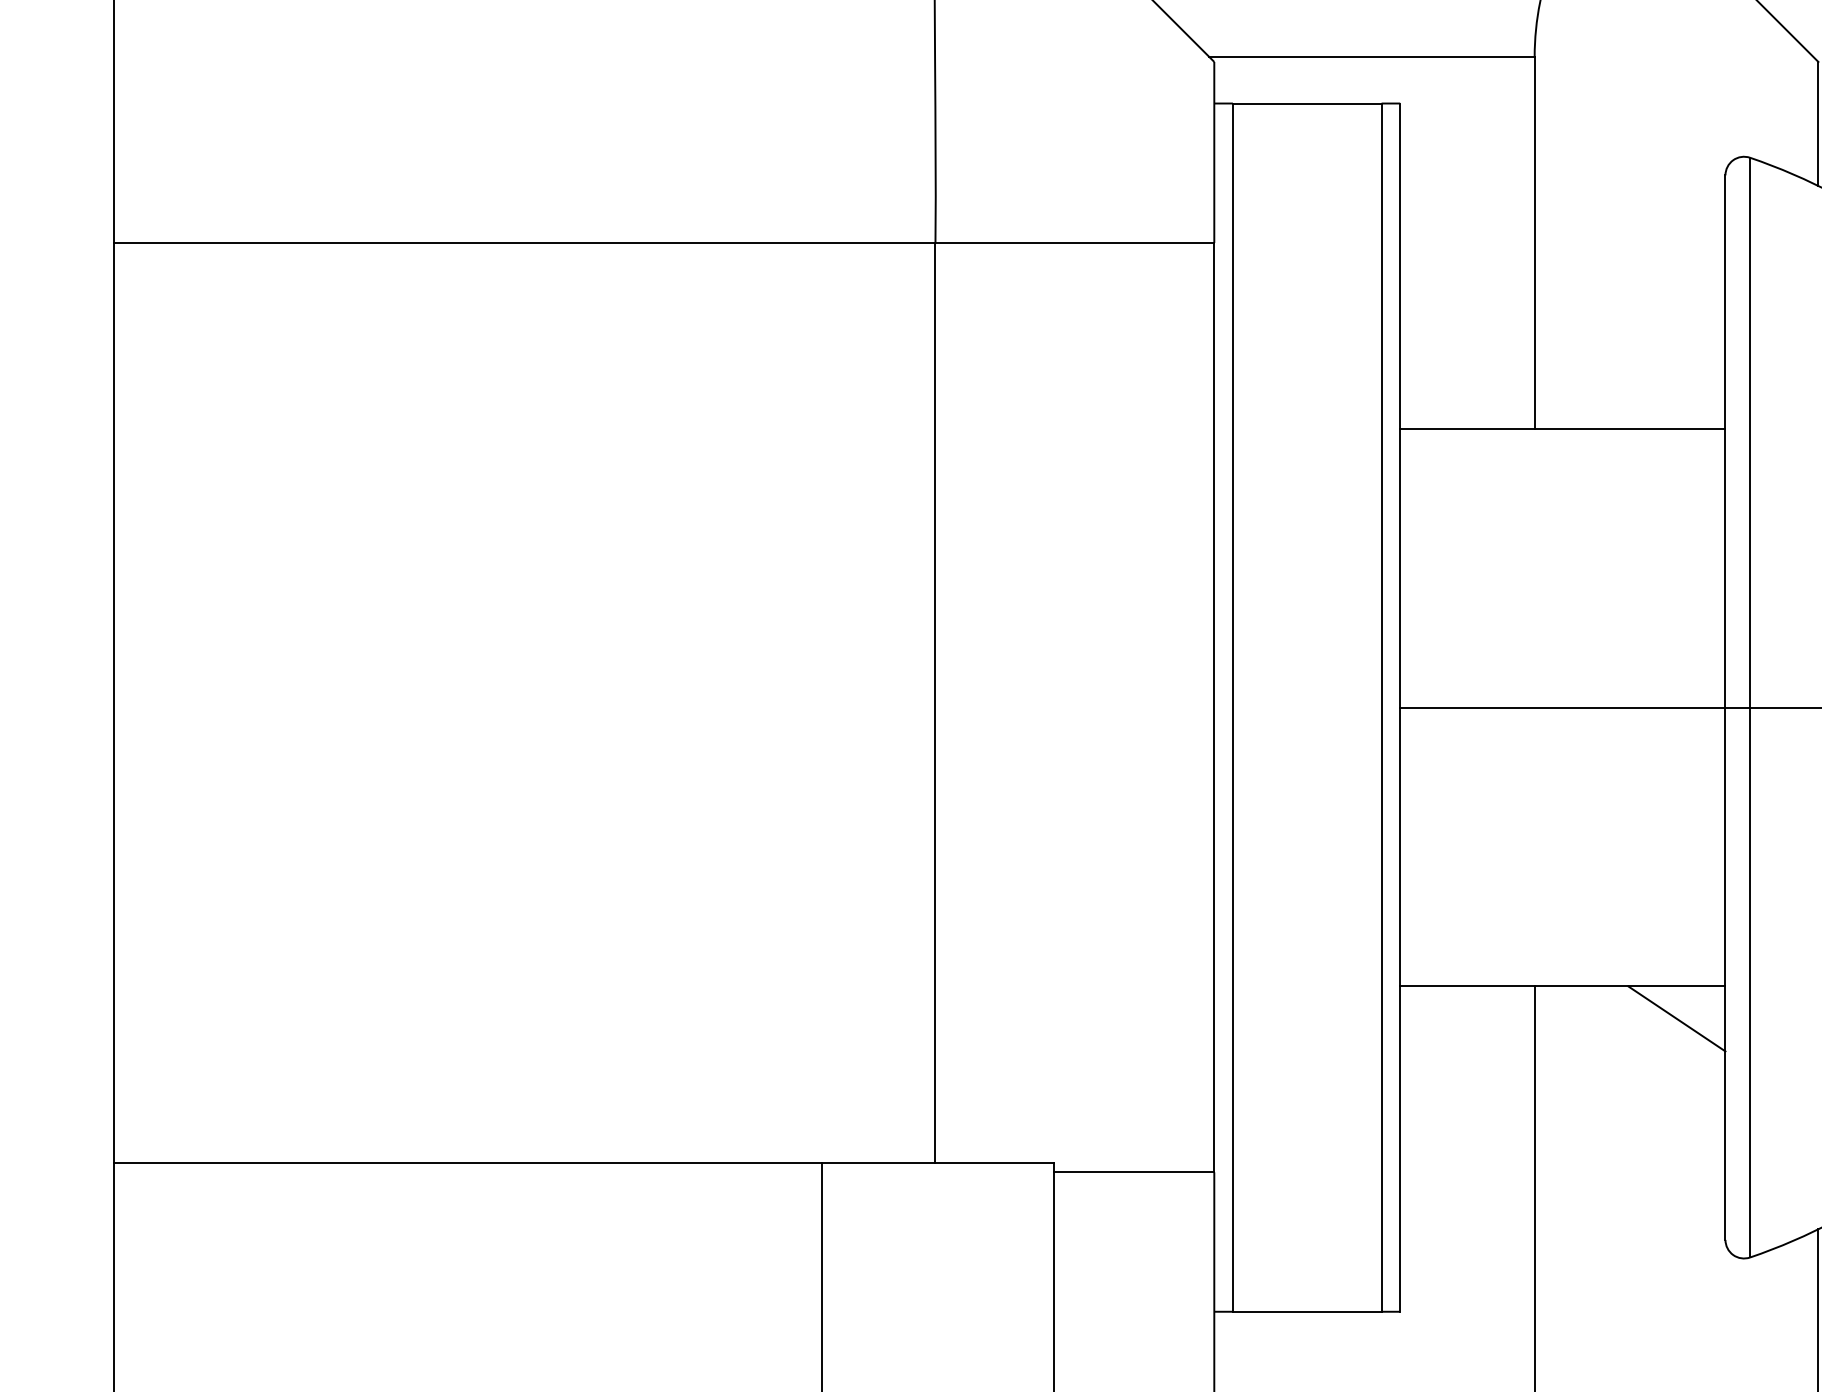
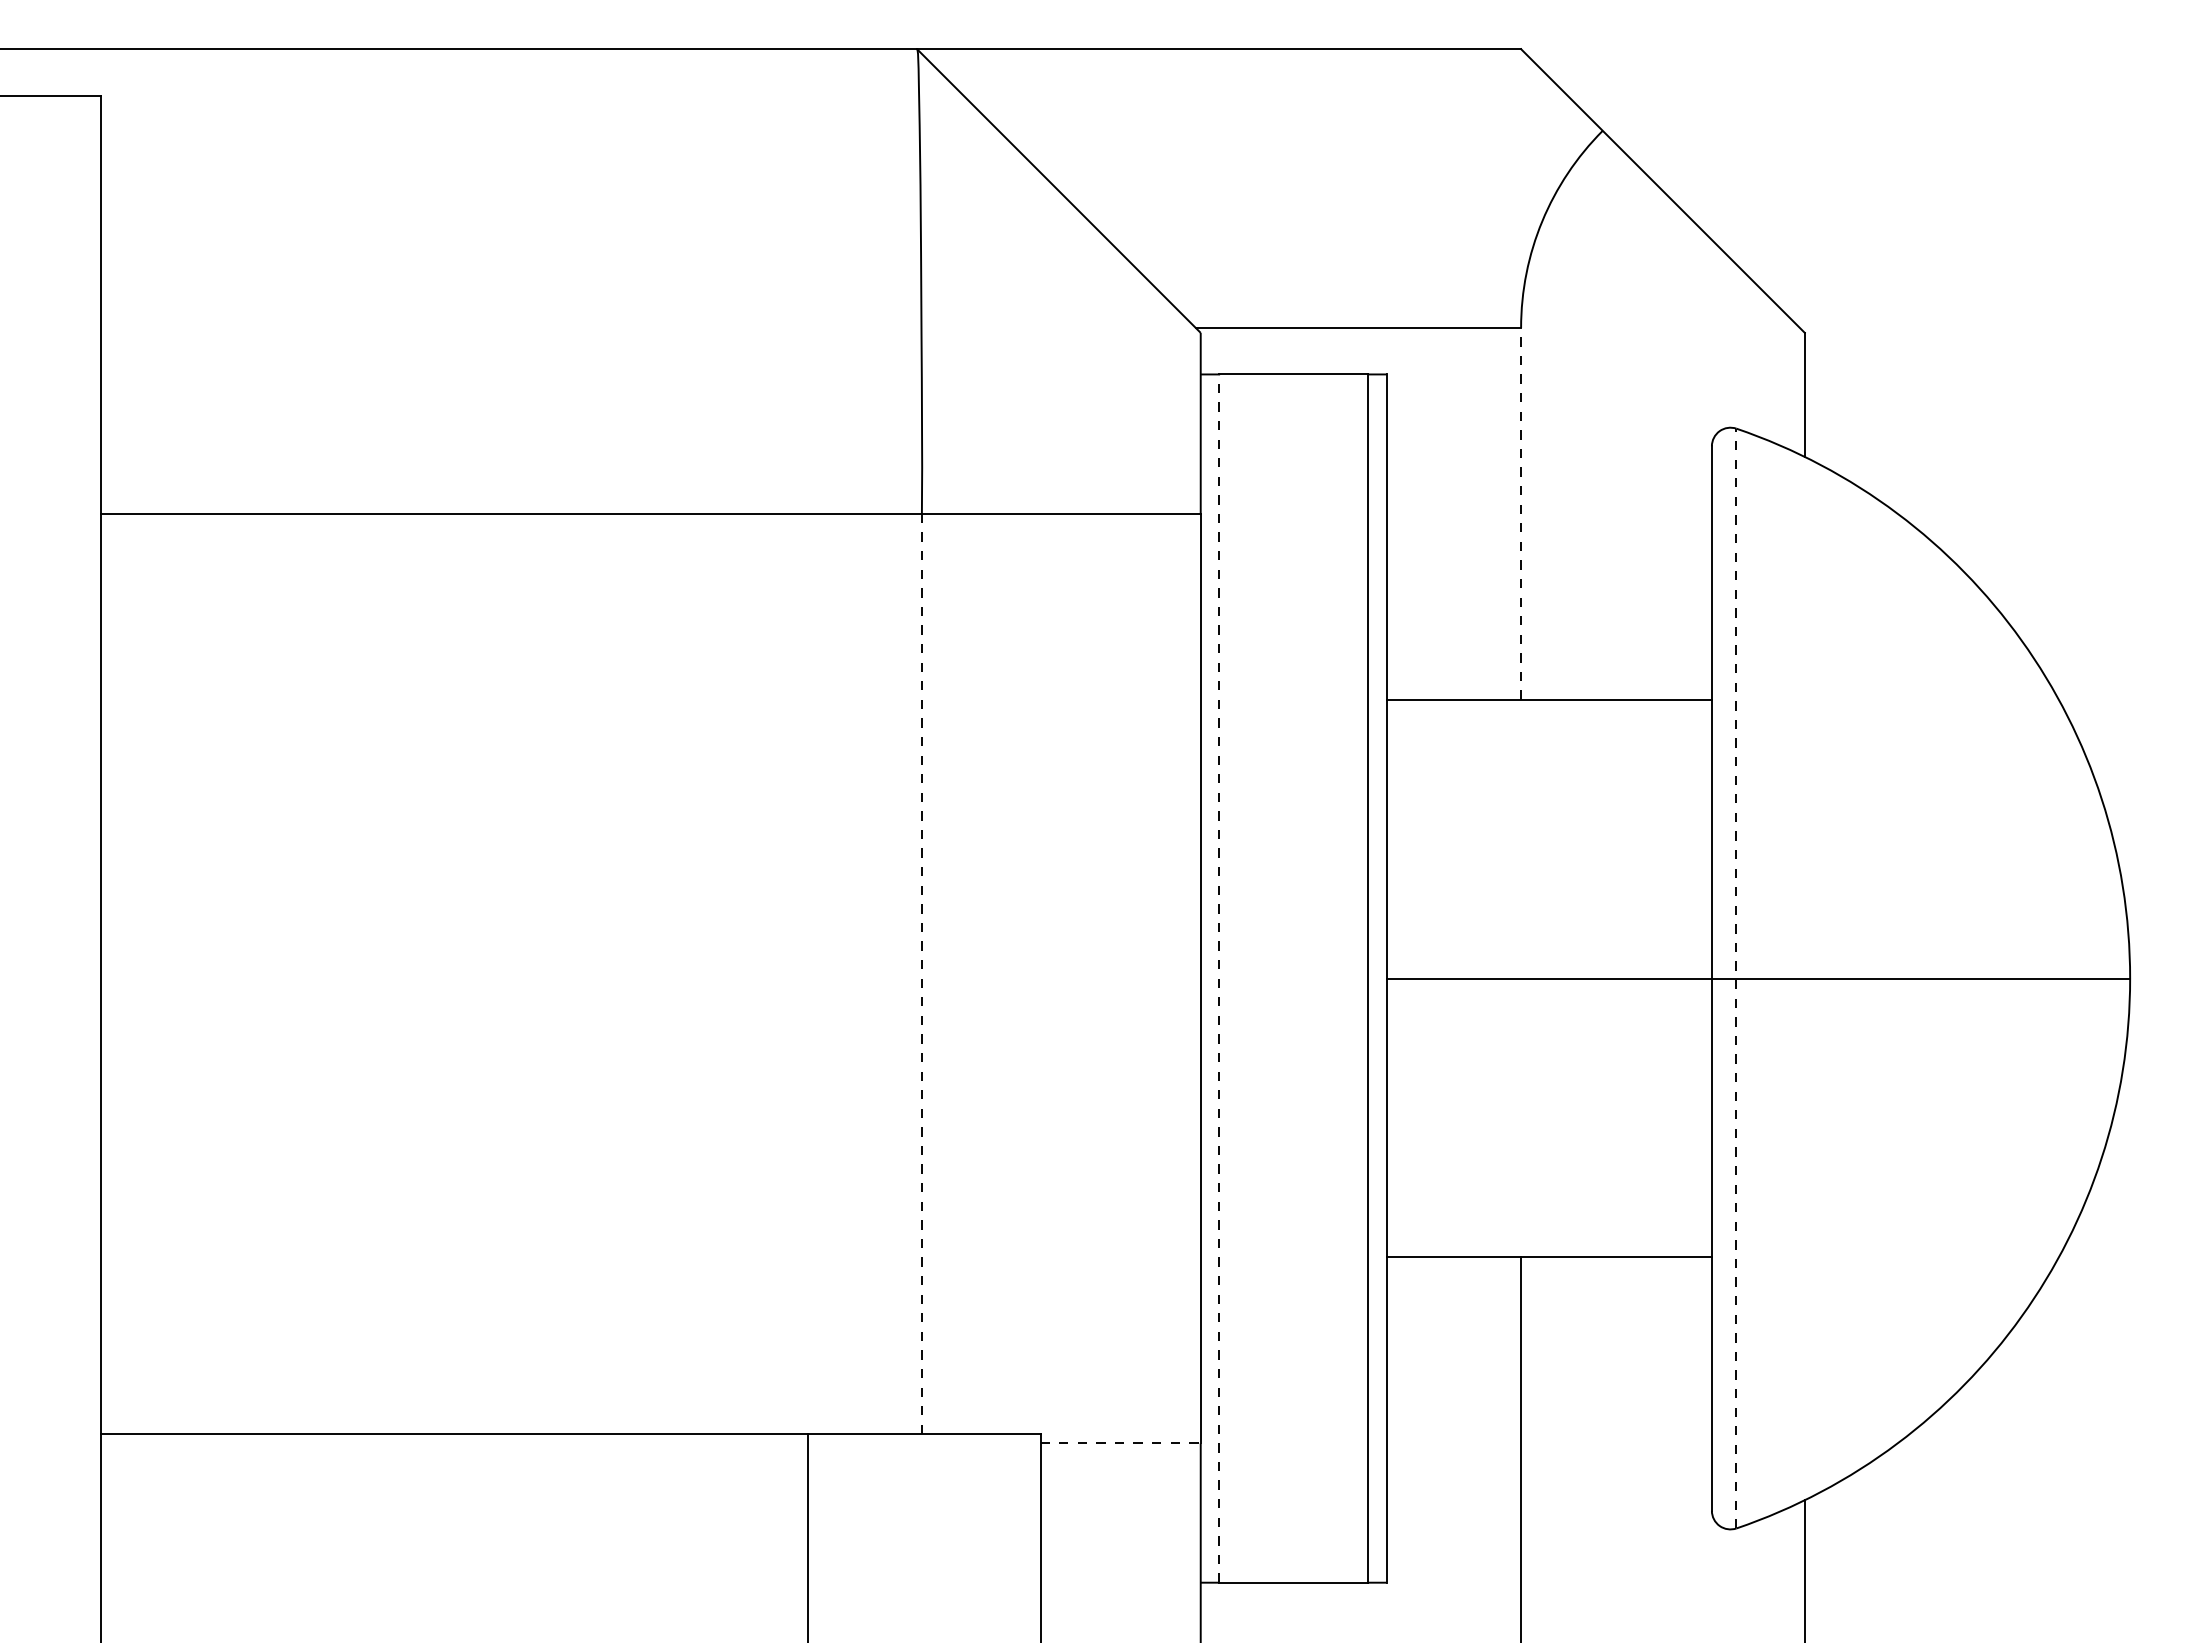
line: (1535, 242) -> (1521, 513), solid -> dashed
line: (935, 703) -> (921, 974), solid -> dashed
line: (1233, 707) -> (1219, 978), solid -> dashed
line: (1750, 707) -> (1736, 978), solid -> dashed
line: (1676, 1018) -> (1662, 1289), removed
line: (1135, 1172) -> (1121, 1443), solid -> dashed

